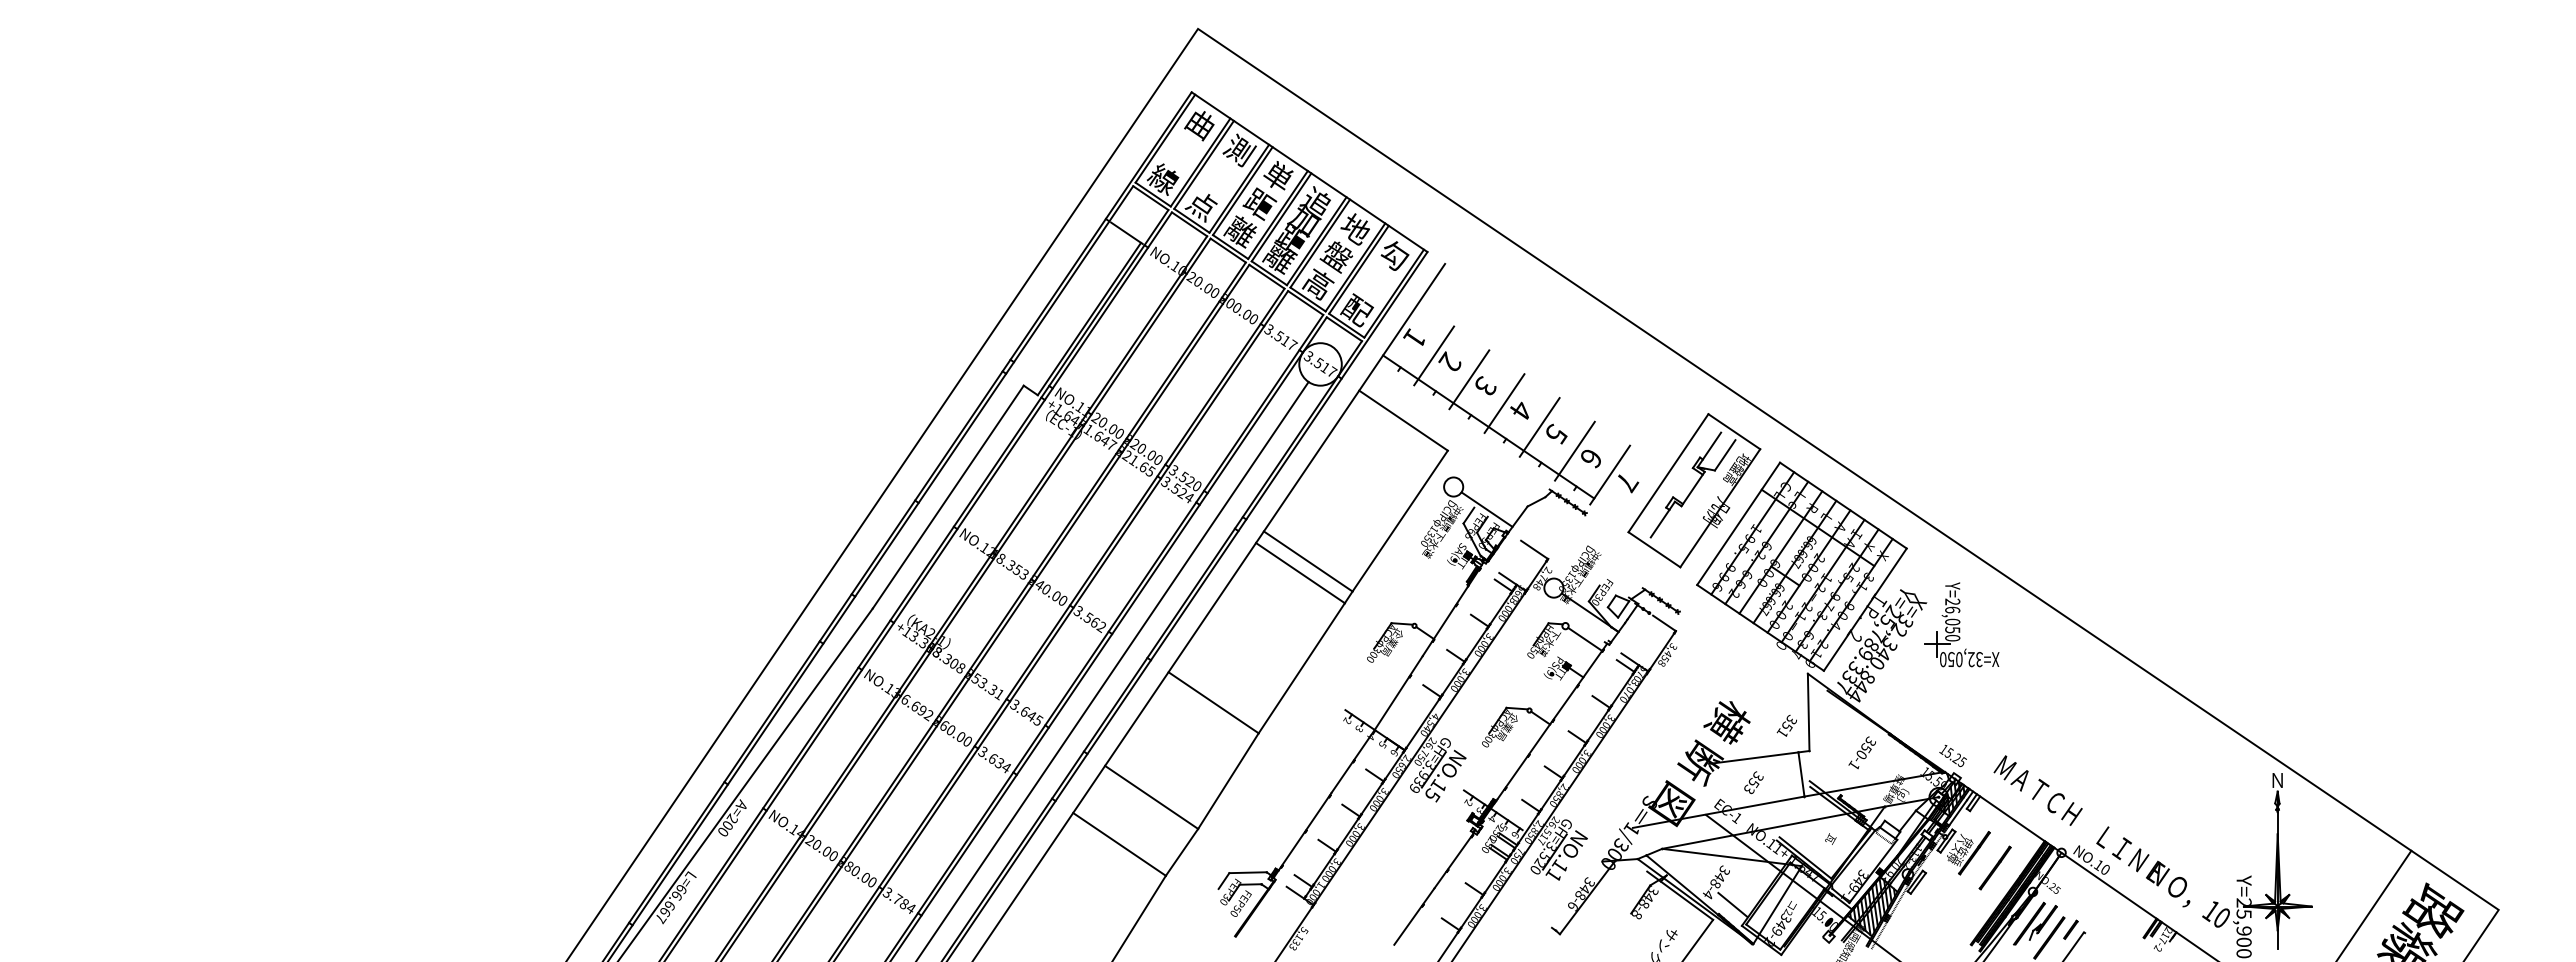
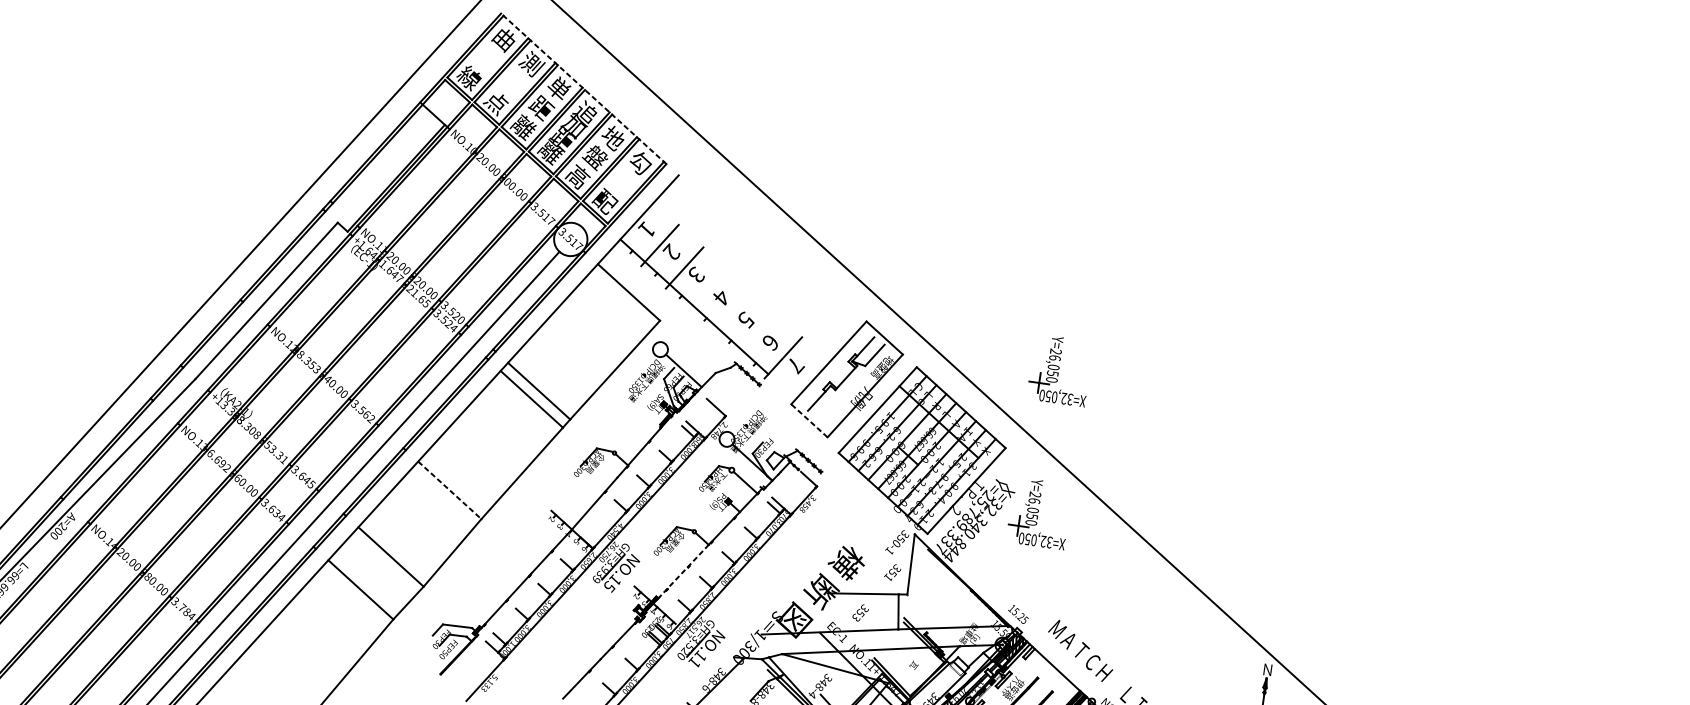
line: (1309, 171) -> (583, 88), solid -> dashed
line: (1504, 403) -> (709, 290), removed
line: (1539, 427) -> (733, 312), removed
part: (1961, 440) -> (1060, 370), added
line: (1574, 450) -> (758, 334), removed
line: (1654, 549) -> (809, 420), solid -> dashed
line: (1214, 703) -> (450, 491), solid -> dashed
text: (1861, 752) -> (896, 541), moved
line: (1523, 761) -> (684, 570), solid -> dashed

